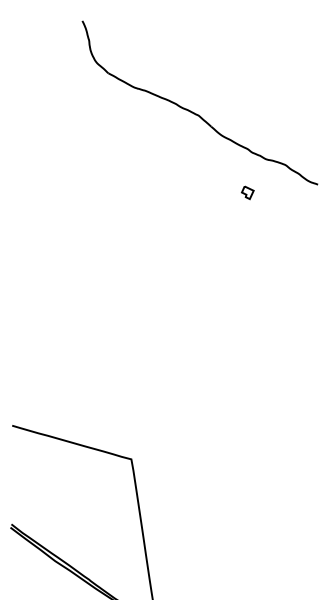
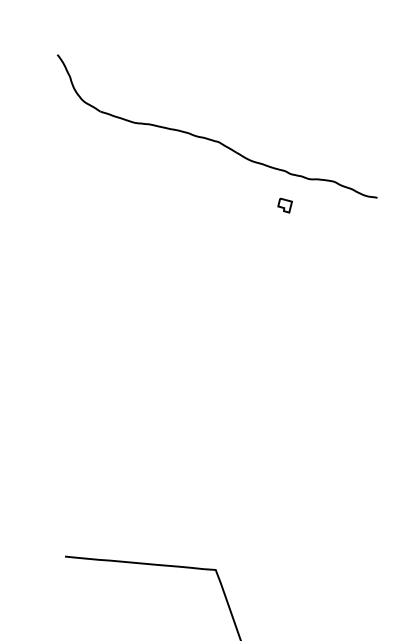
part: (247, 192) -> (284, 205), moved

